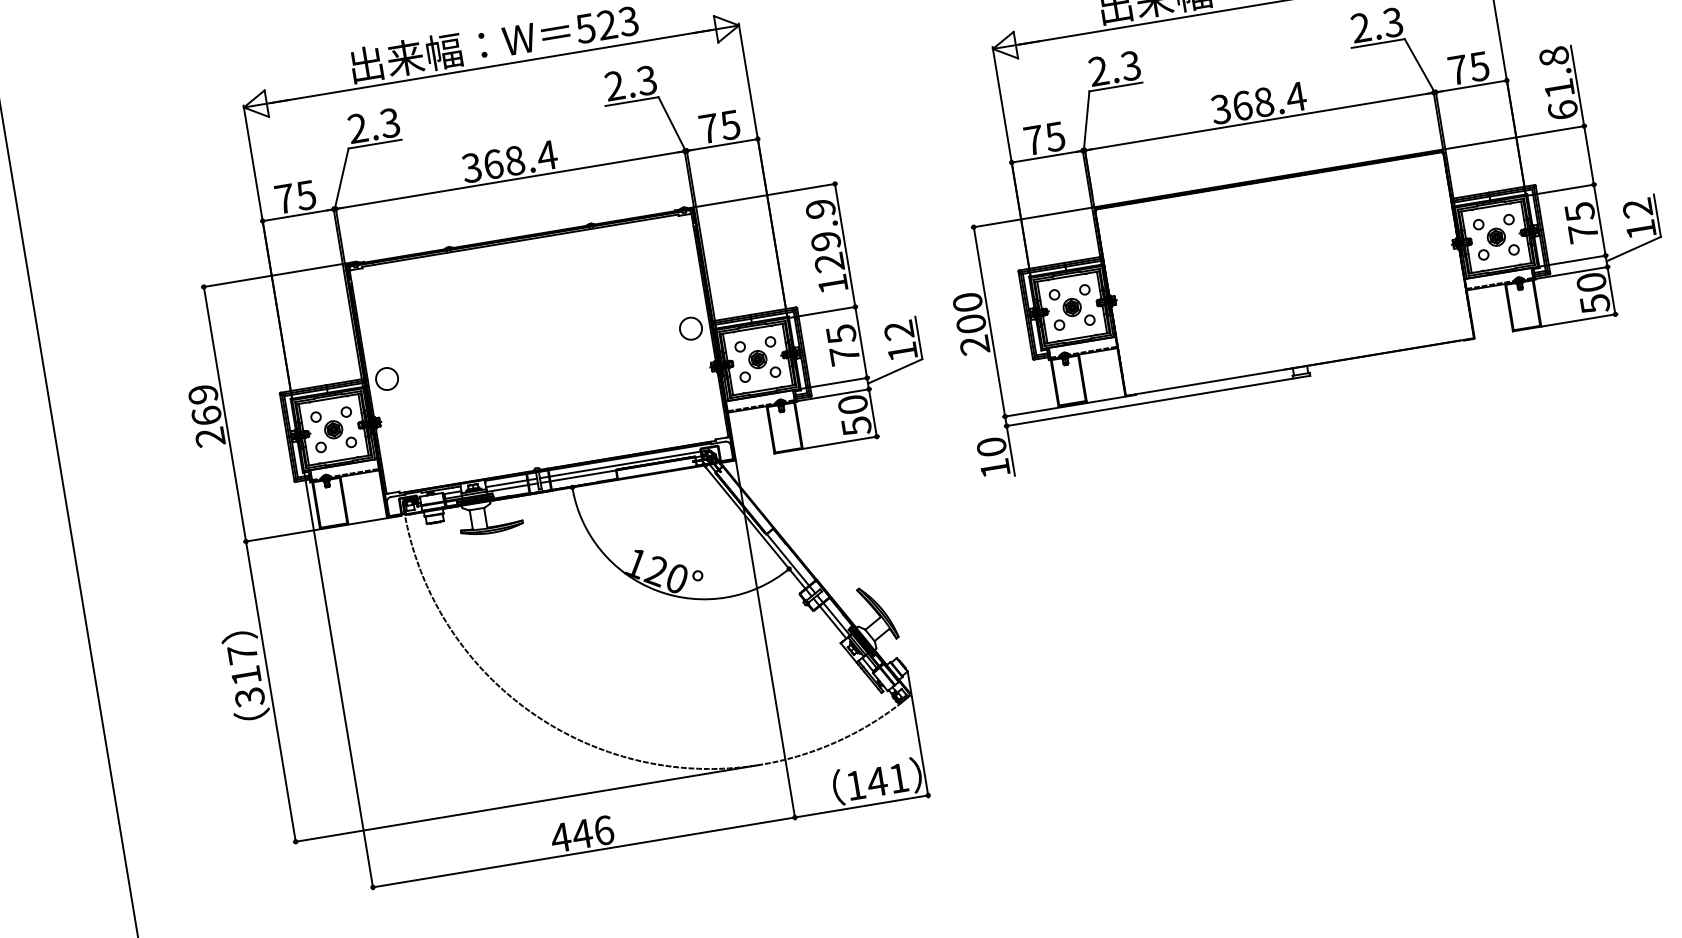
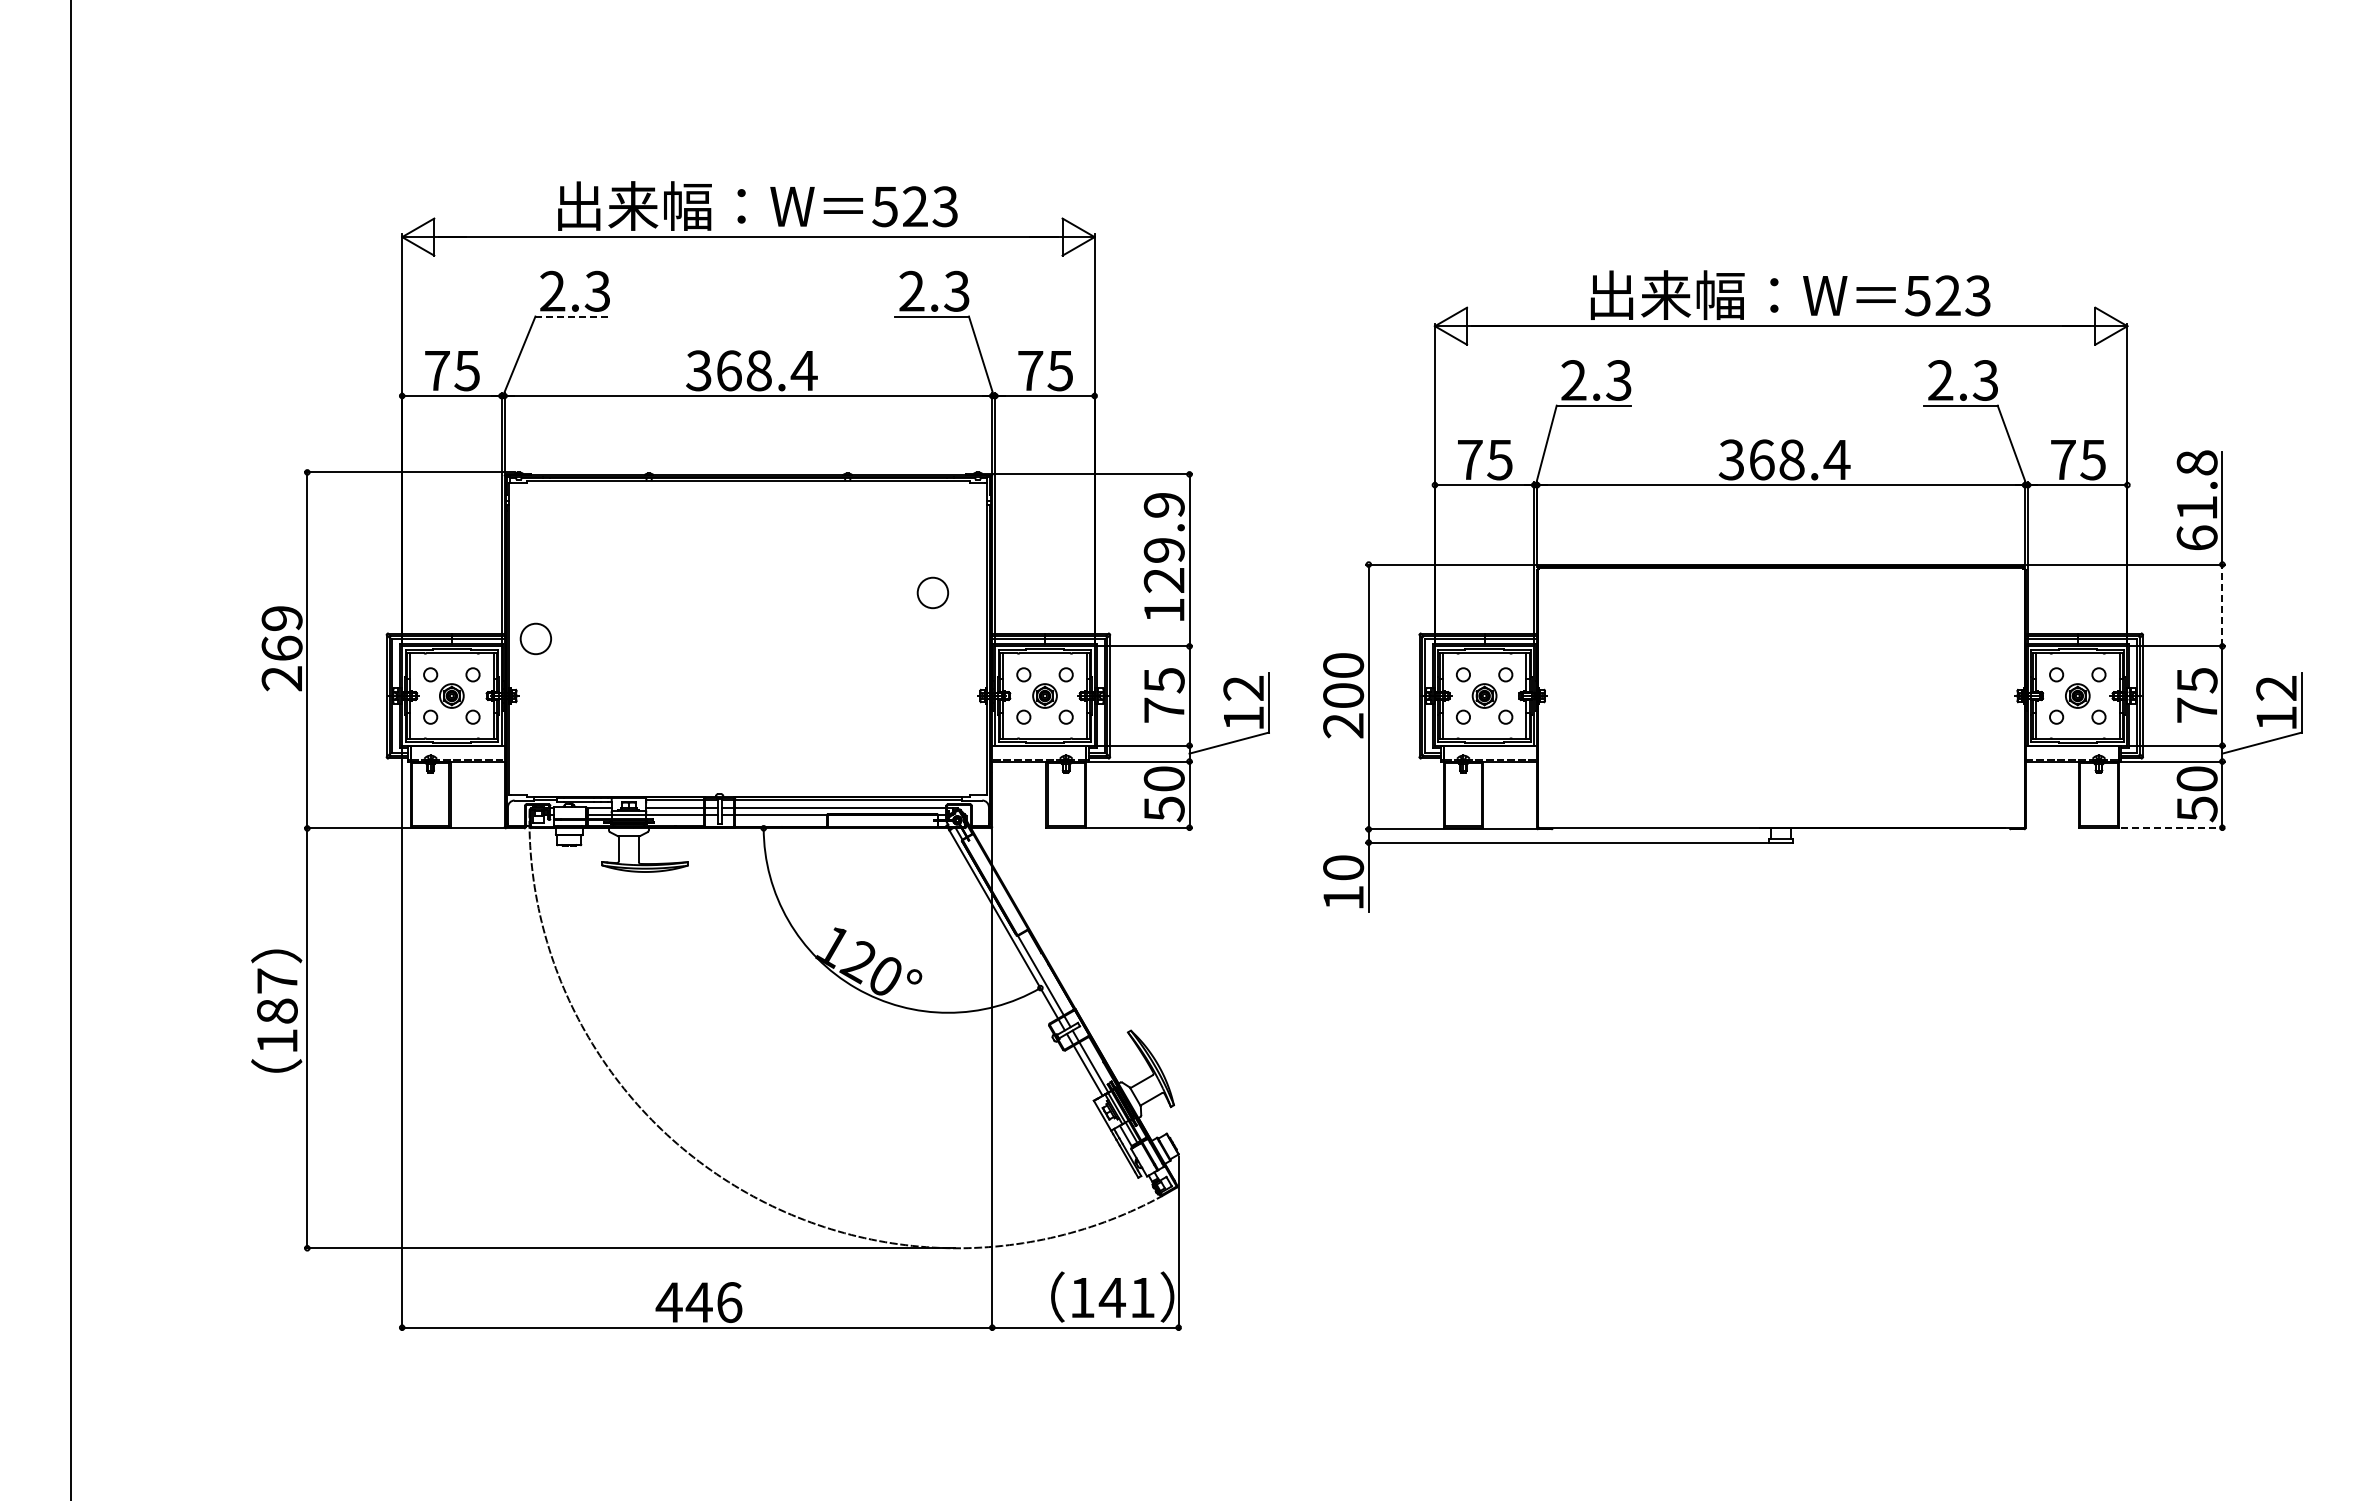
line: (375, 143) -> (573, 316), solid -> dashed
line: (1589, 155) -> (2222, 605), solid -> dashed
line: (1580, 319) -> (2173, 827), solid -> dashed
circle: (690, 328) -> (932, 592), moved
text: (247, 686) -> (276, 1026), 317 -> 187

